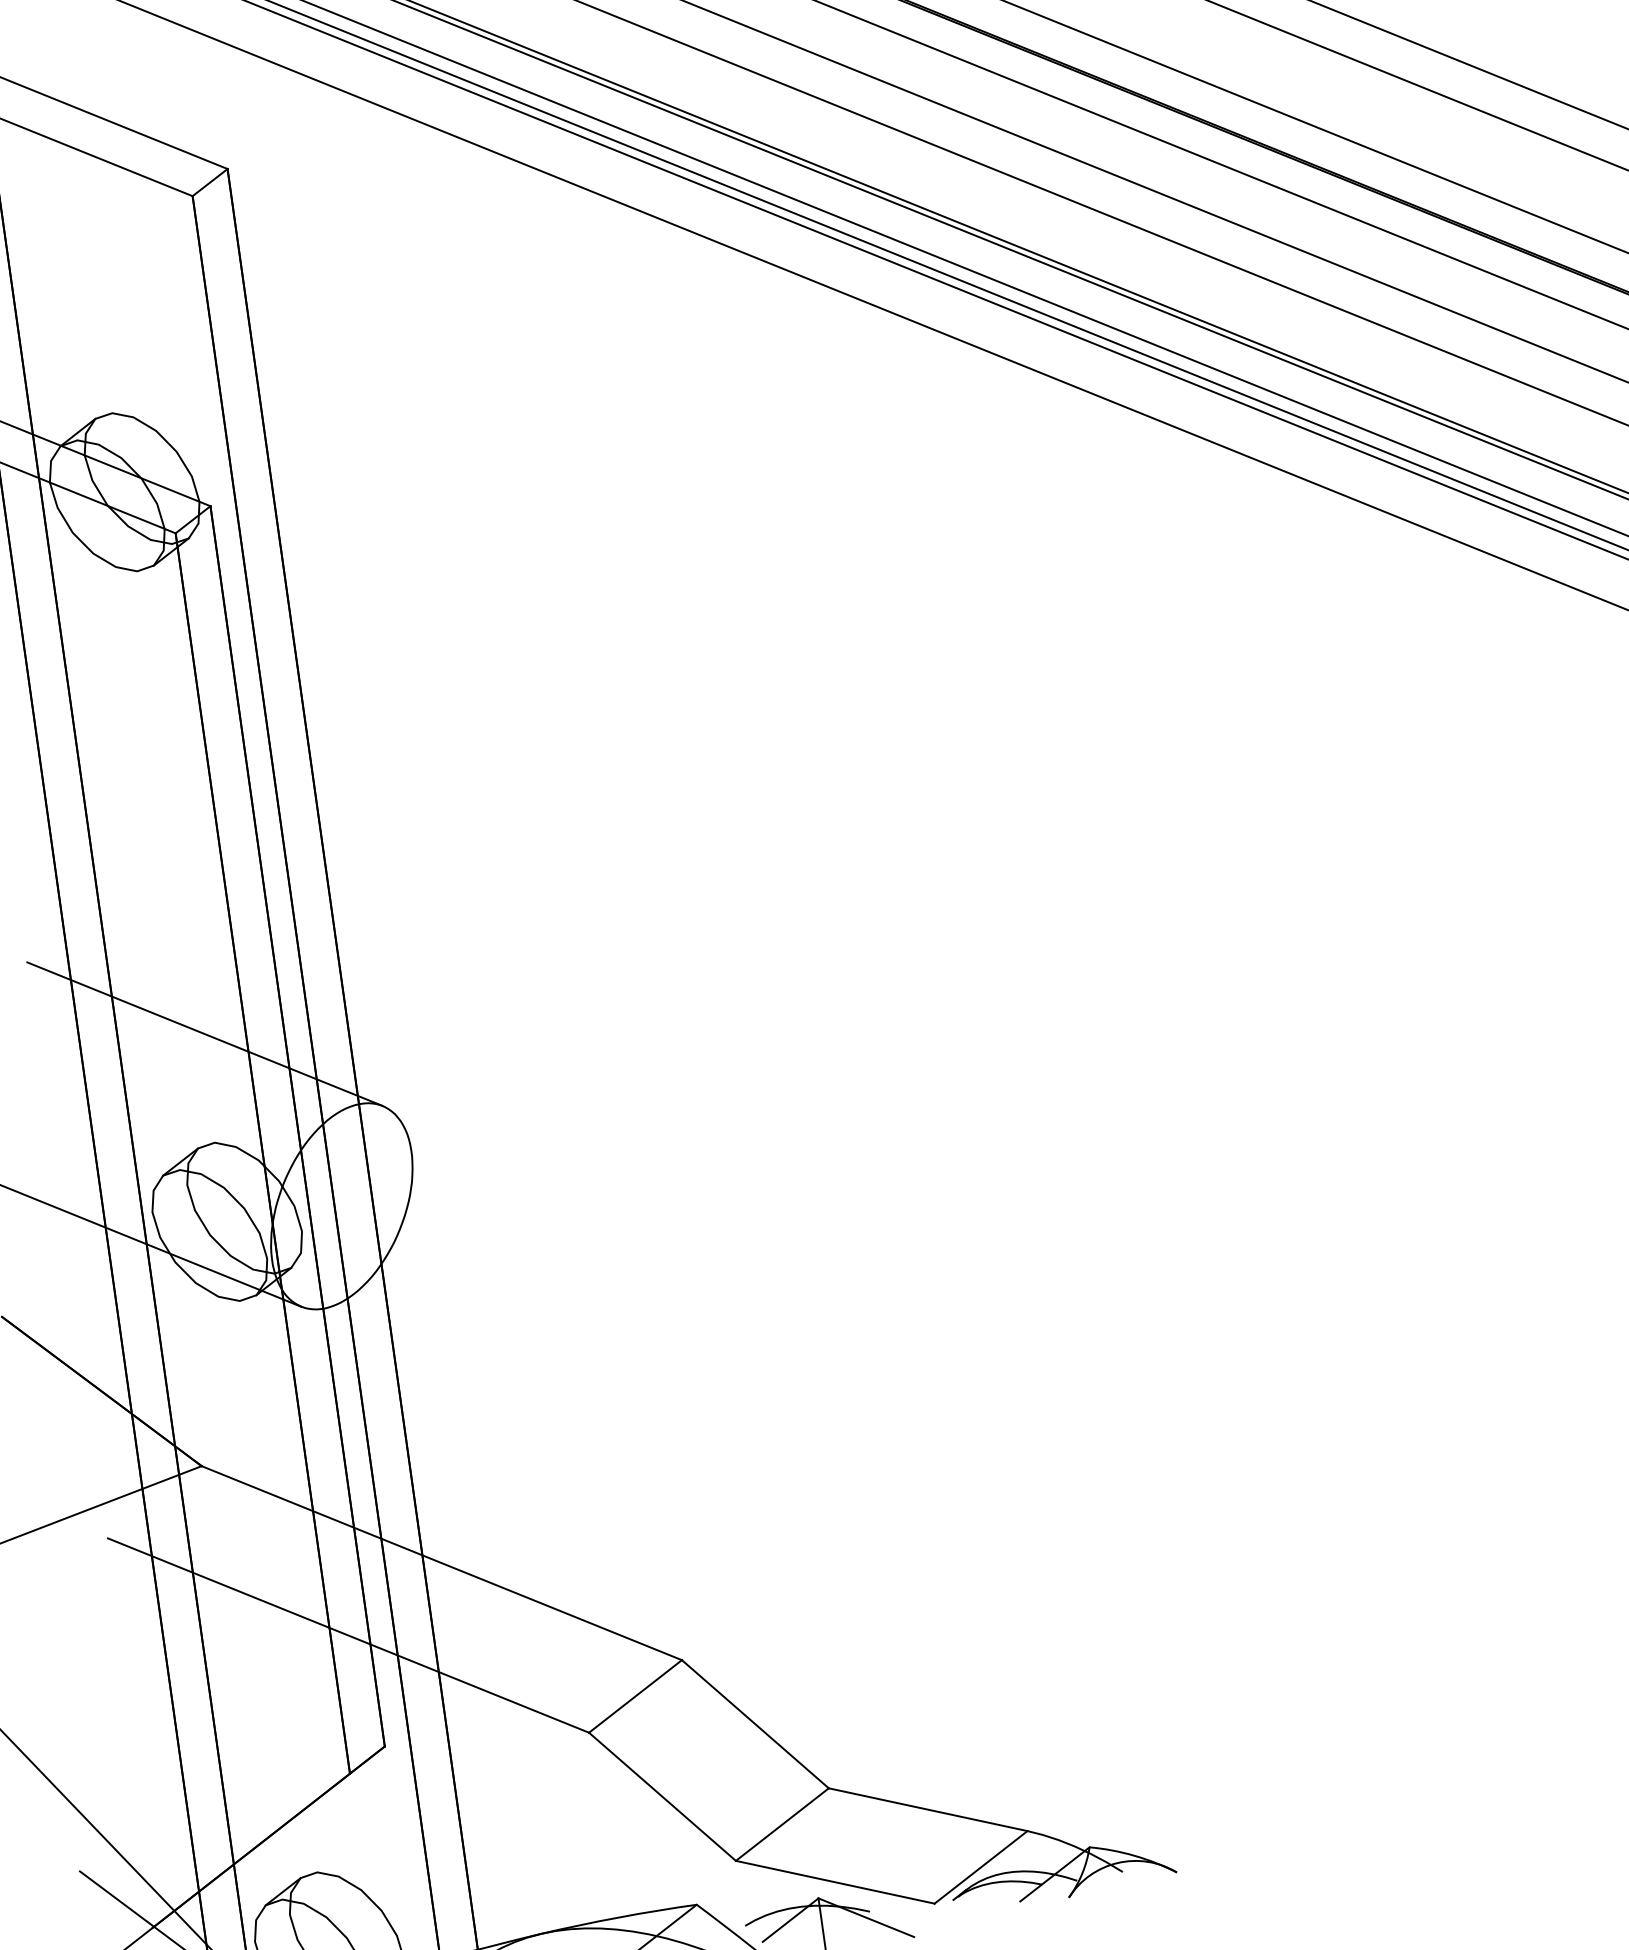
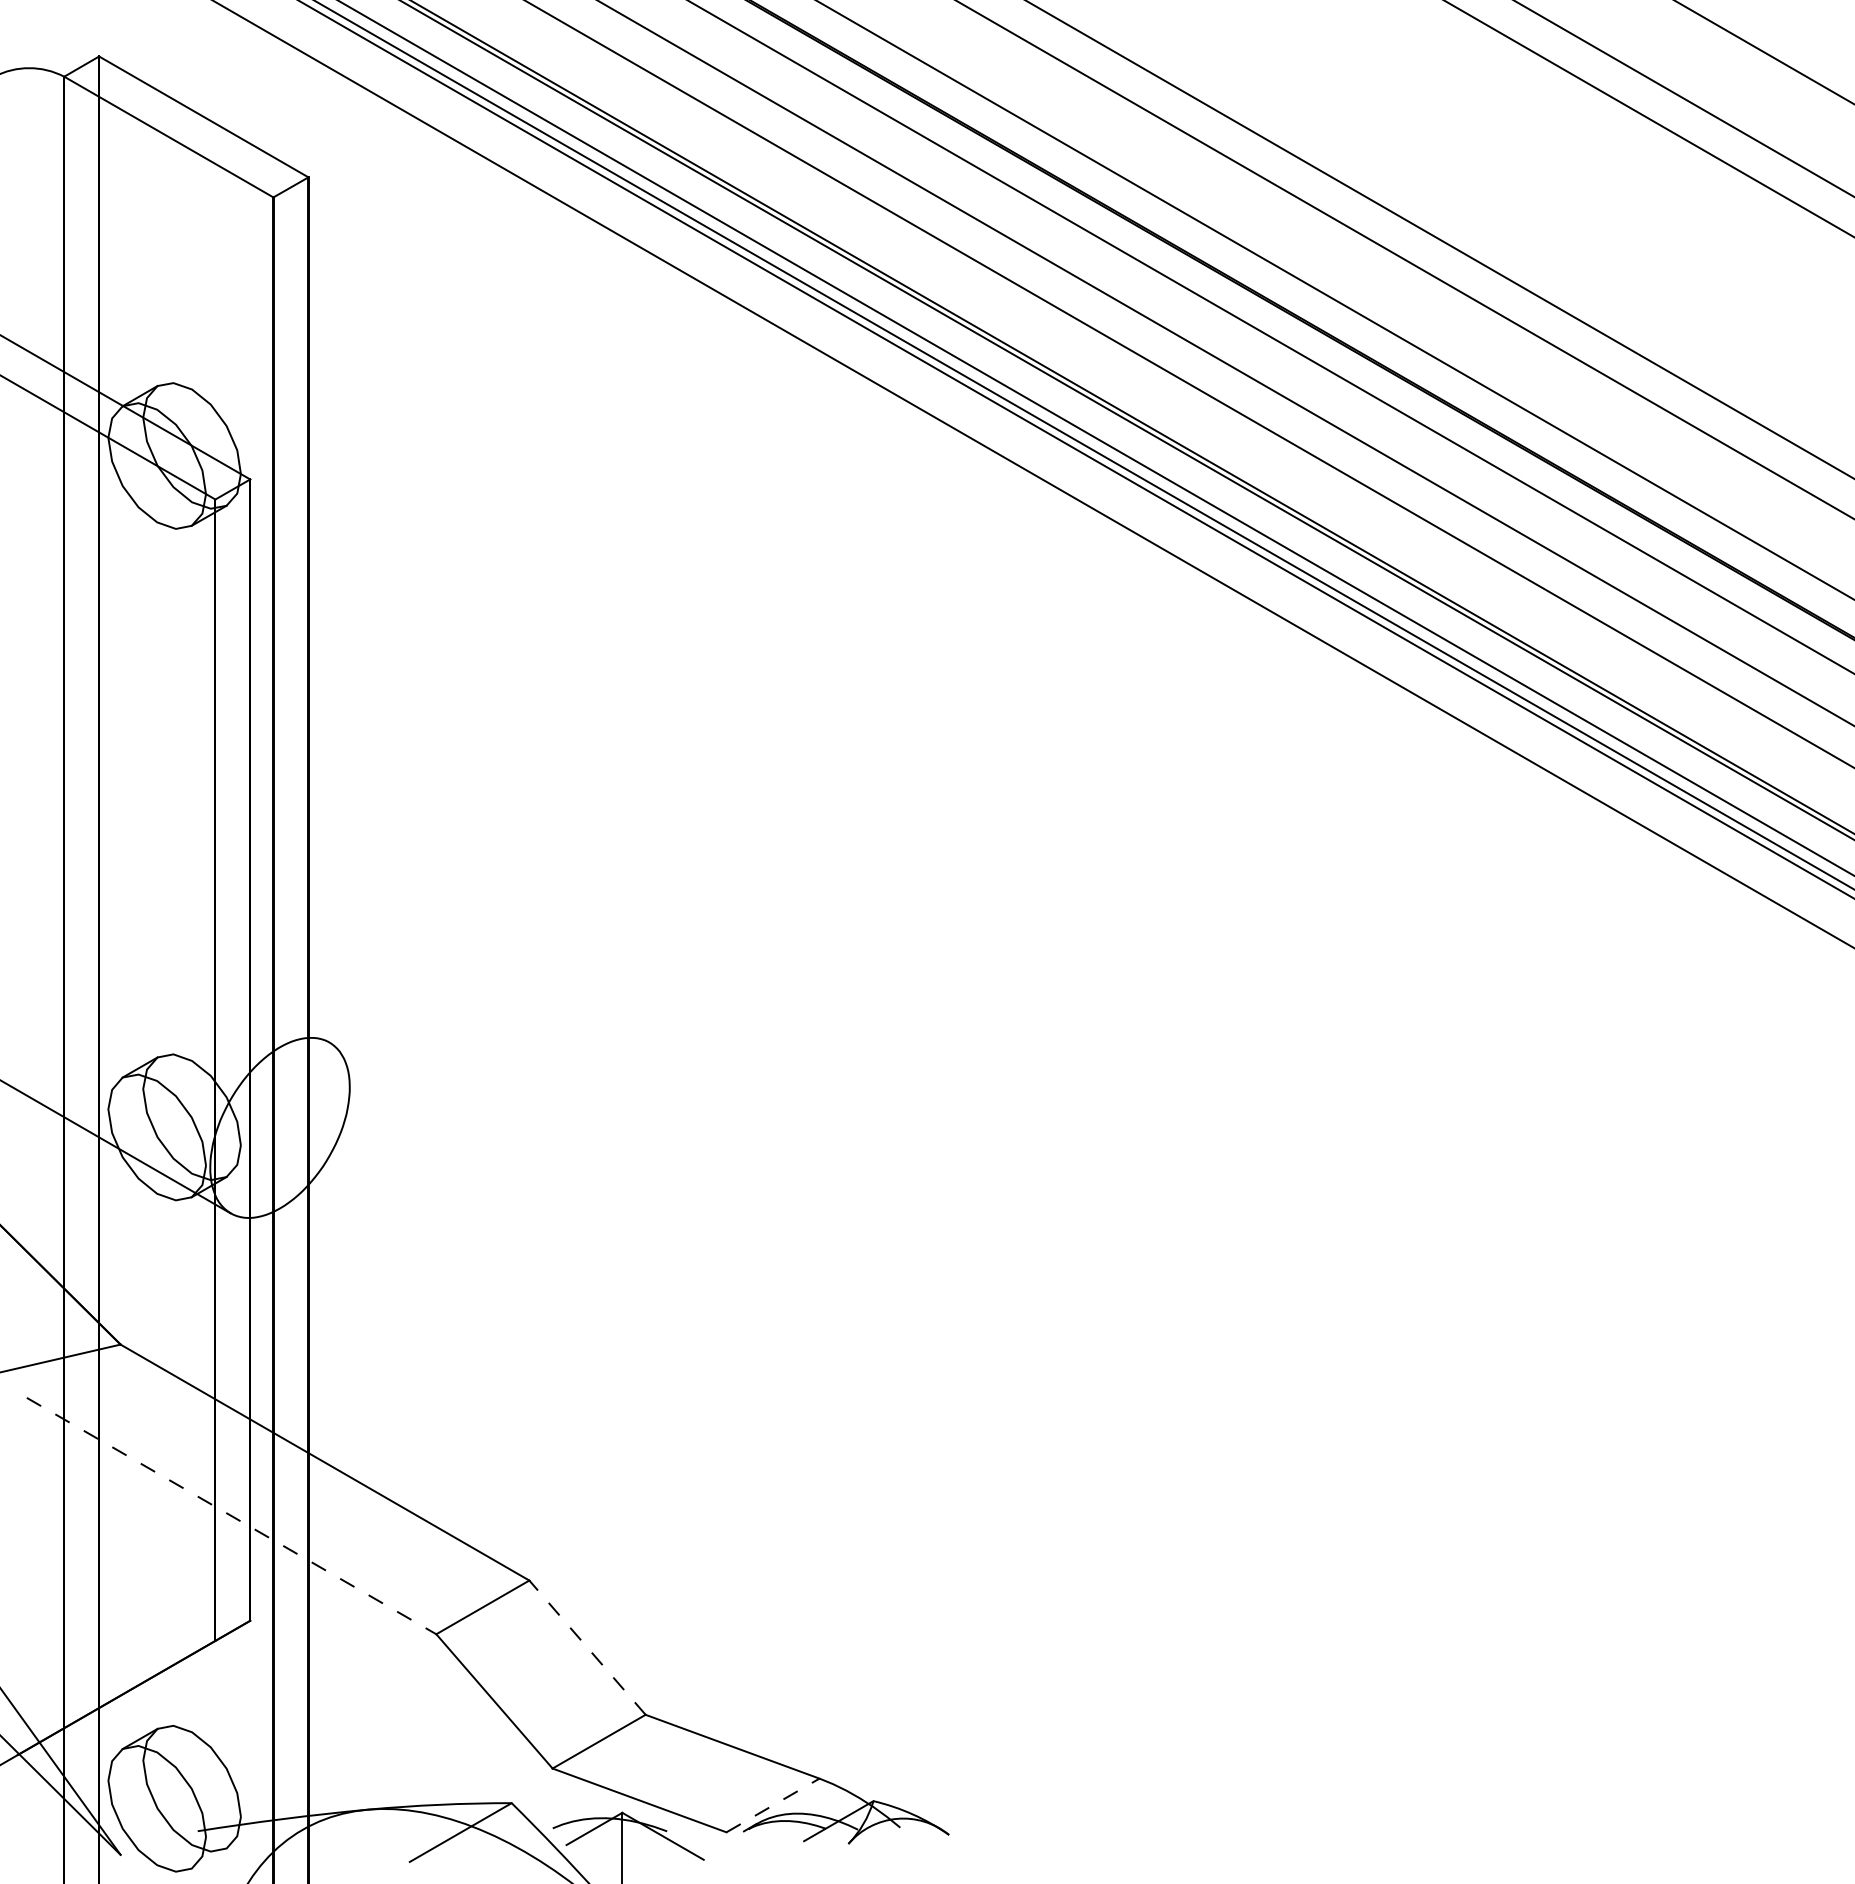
line: (205, 1033) -> (178, 954), removed
line: (349, 1635) -> (232, 1516), solid -> dashed
line: (755, 1724) -> (587, 1647), solid -> dashed
line: (981, 1867) -> (773, 1805), solid -> dashed

